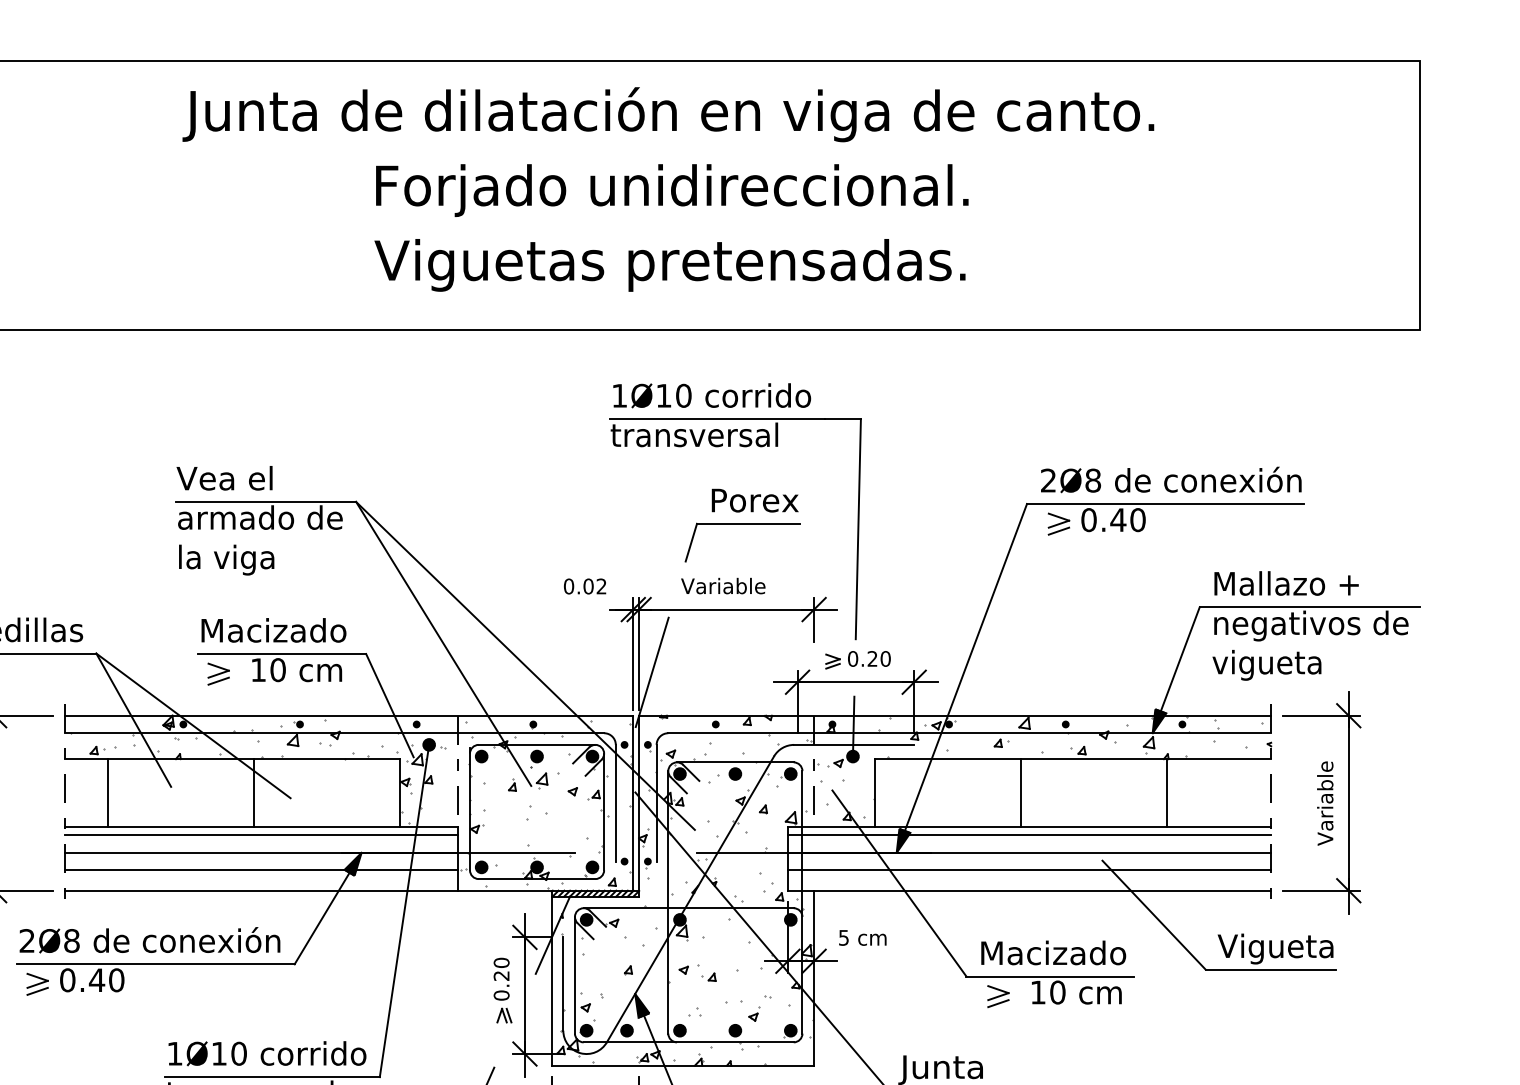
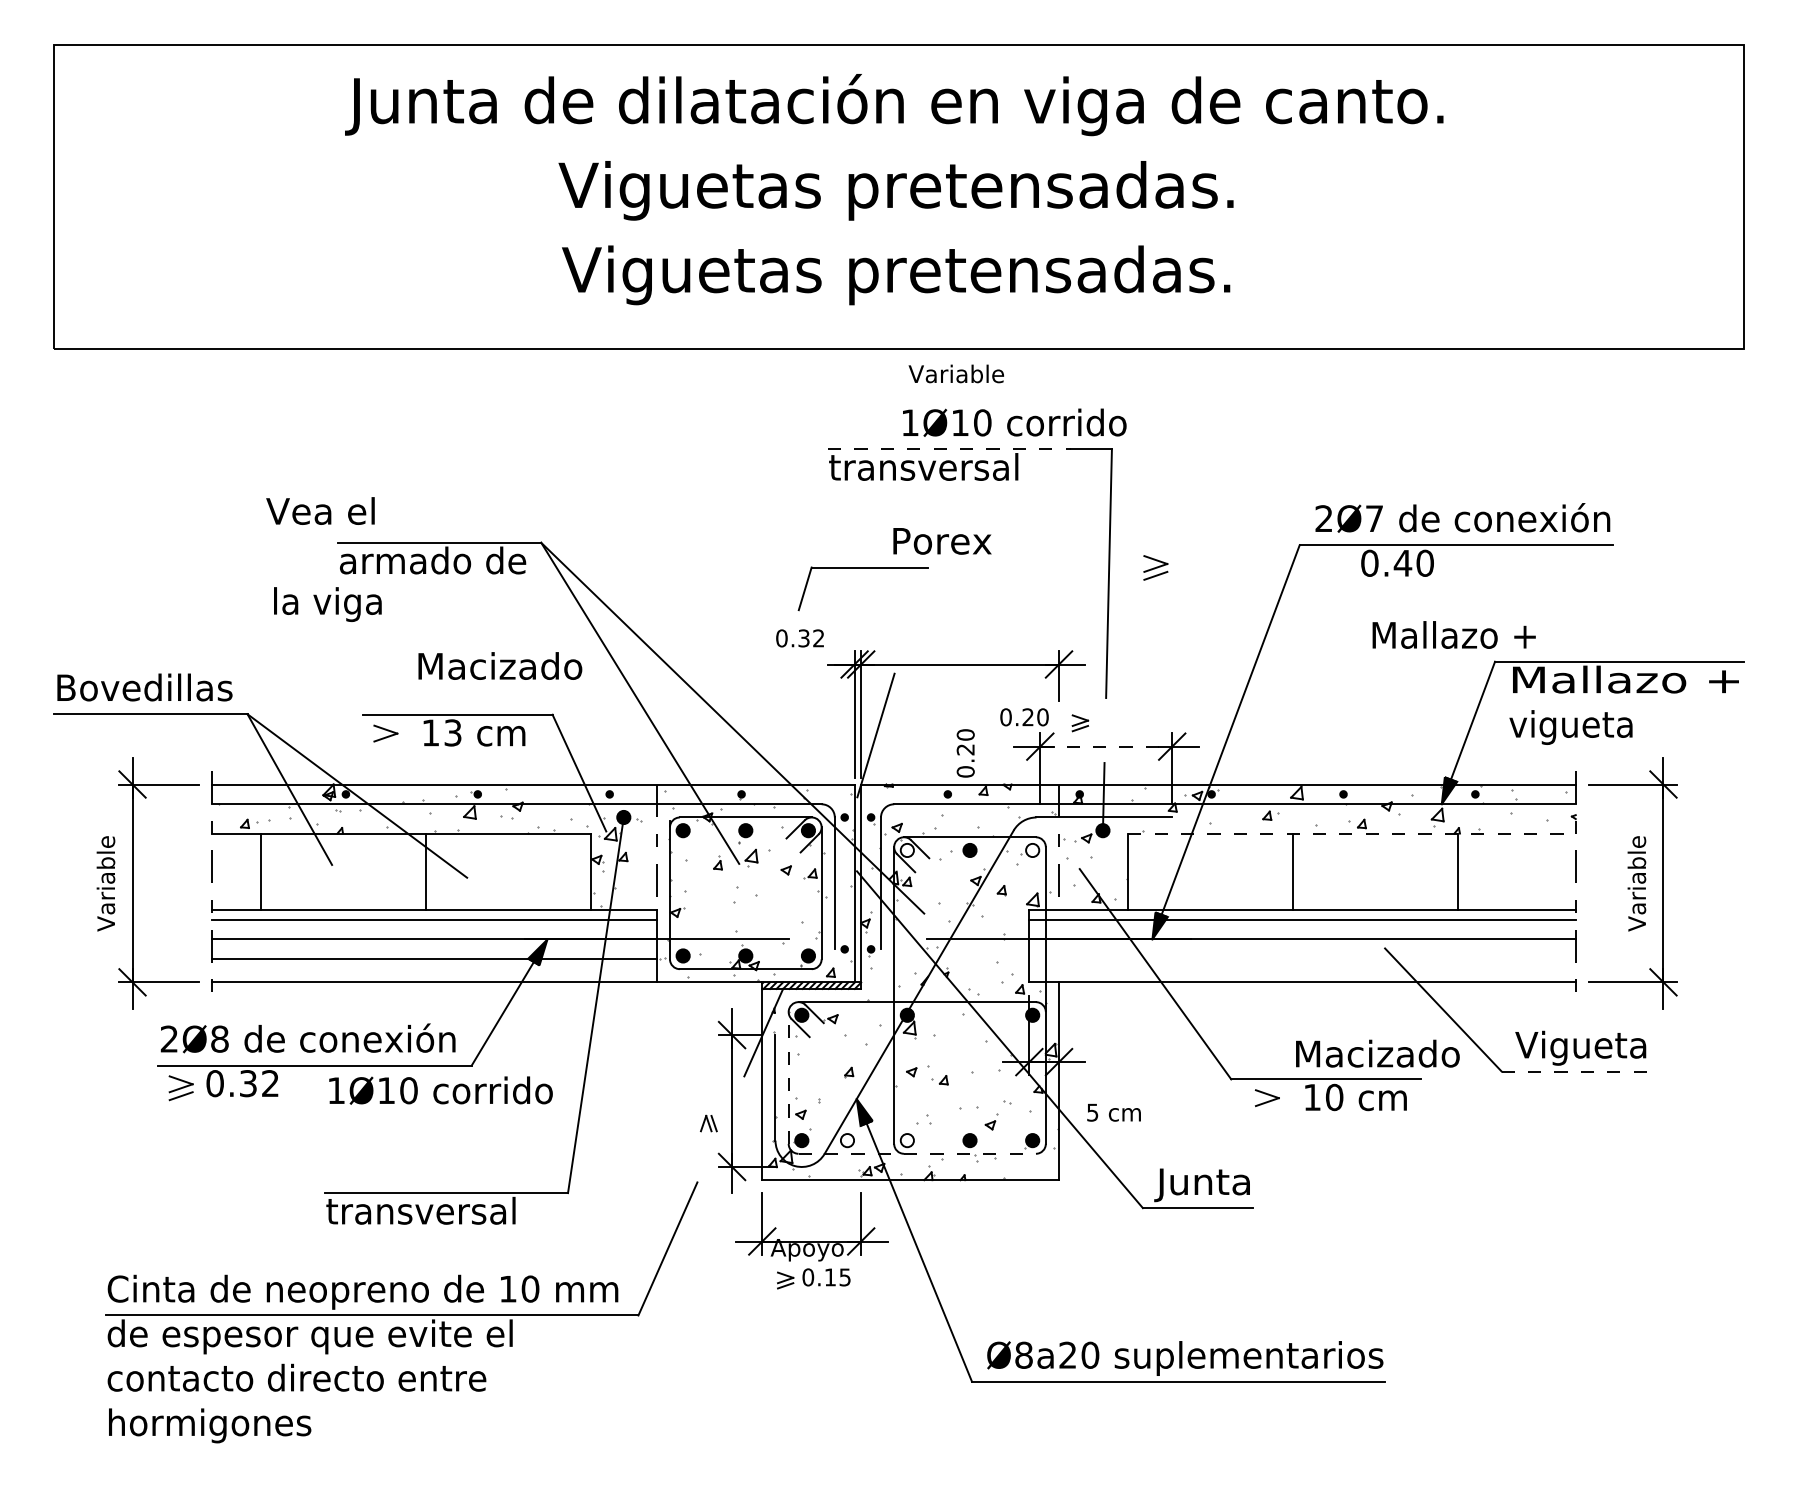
text: (666, 190) -> (892, 190), Forjado unidireccional. -> Viguetas pretensadas.
text: (711, 395) -> (1014, 422), moved
line: (717, 419) -> (949, 449), solid -> dashed
text: (224, 477) -> (320, 510), moved
text: (1093, 480) -> (1374, 518), 2Ø8 -> 2Ø7
text: (755, 500) -> (942, 541), moved
part: (1058, 523) -> (1155, 567), moved
part: (742, 524) -> (862, 568), moved
text: (226, 560) -> (327, 604), moved
text: (1285, 583) -> (1453, 634), moved
text: (722, 585) -> (955, 373), moved
text: (588, 586) -> (803, 638), 0.02 -> 0.32
text: (1314, 625) -> (1624, 682), negativos de -> Mallazo +
text: (274, 629) -> (500, 665), moved
text: (869, 659) -> (1024, 717), moved
text: (277, 669) -> (452, 732), 10 -> 13
line: (218, 681) -> (385, 745), removed
line: (856, 682) -> (1106, 746), solid -> dashed
line: (1073, 759) -> (1352, 833), solid -> dashed
fill: (679, 774) -> (906, 850), removed
fill: (790, 774) -> (1032, 850), removed
line: (1029, 870) -> (1302, 959), removed
text: (862, 937) -> (1113, 1112), moved
text: (1053, 952) -> (1377, 1053), moved
line: (1270, 969) -> (1575, 1071), solid -> dashed
line: (574, 974) -> (788, 1077), solid -> dashed
text: (501, 979) -> (965, 753), moved
text: (106, 980) -> (259, 1083), 0.40 -> 0.32
line: (997, 1003) -> (1266, 1109), removed
fill: (627, 1030) -> (847, 1140), removed
fill: (679, 1030) -> (906, 1140), removed
line: (688, 1042) -> (917, 1153), solid -> dashed
text: (267, 1053) -> (440, 1090), moved

